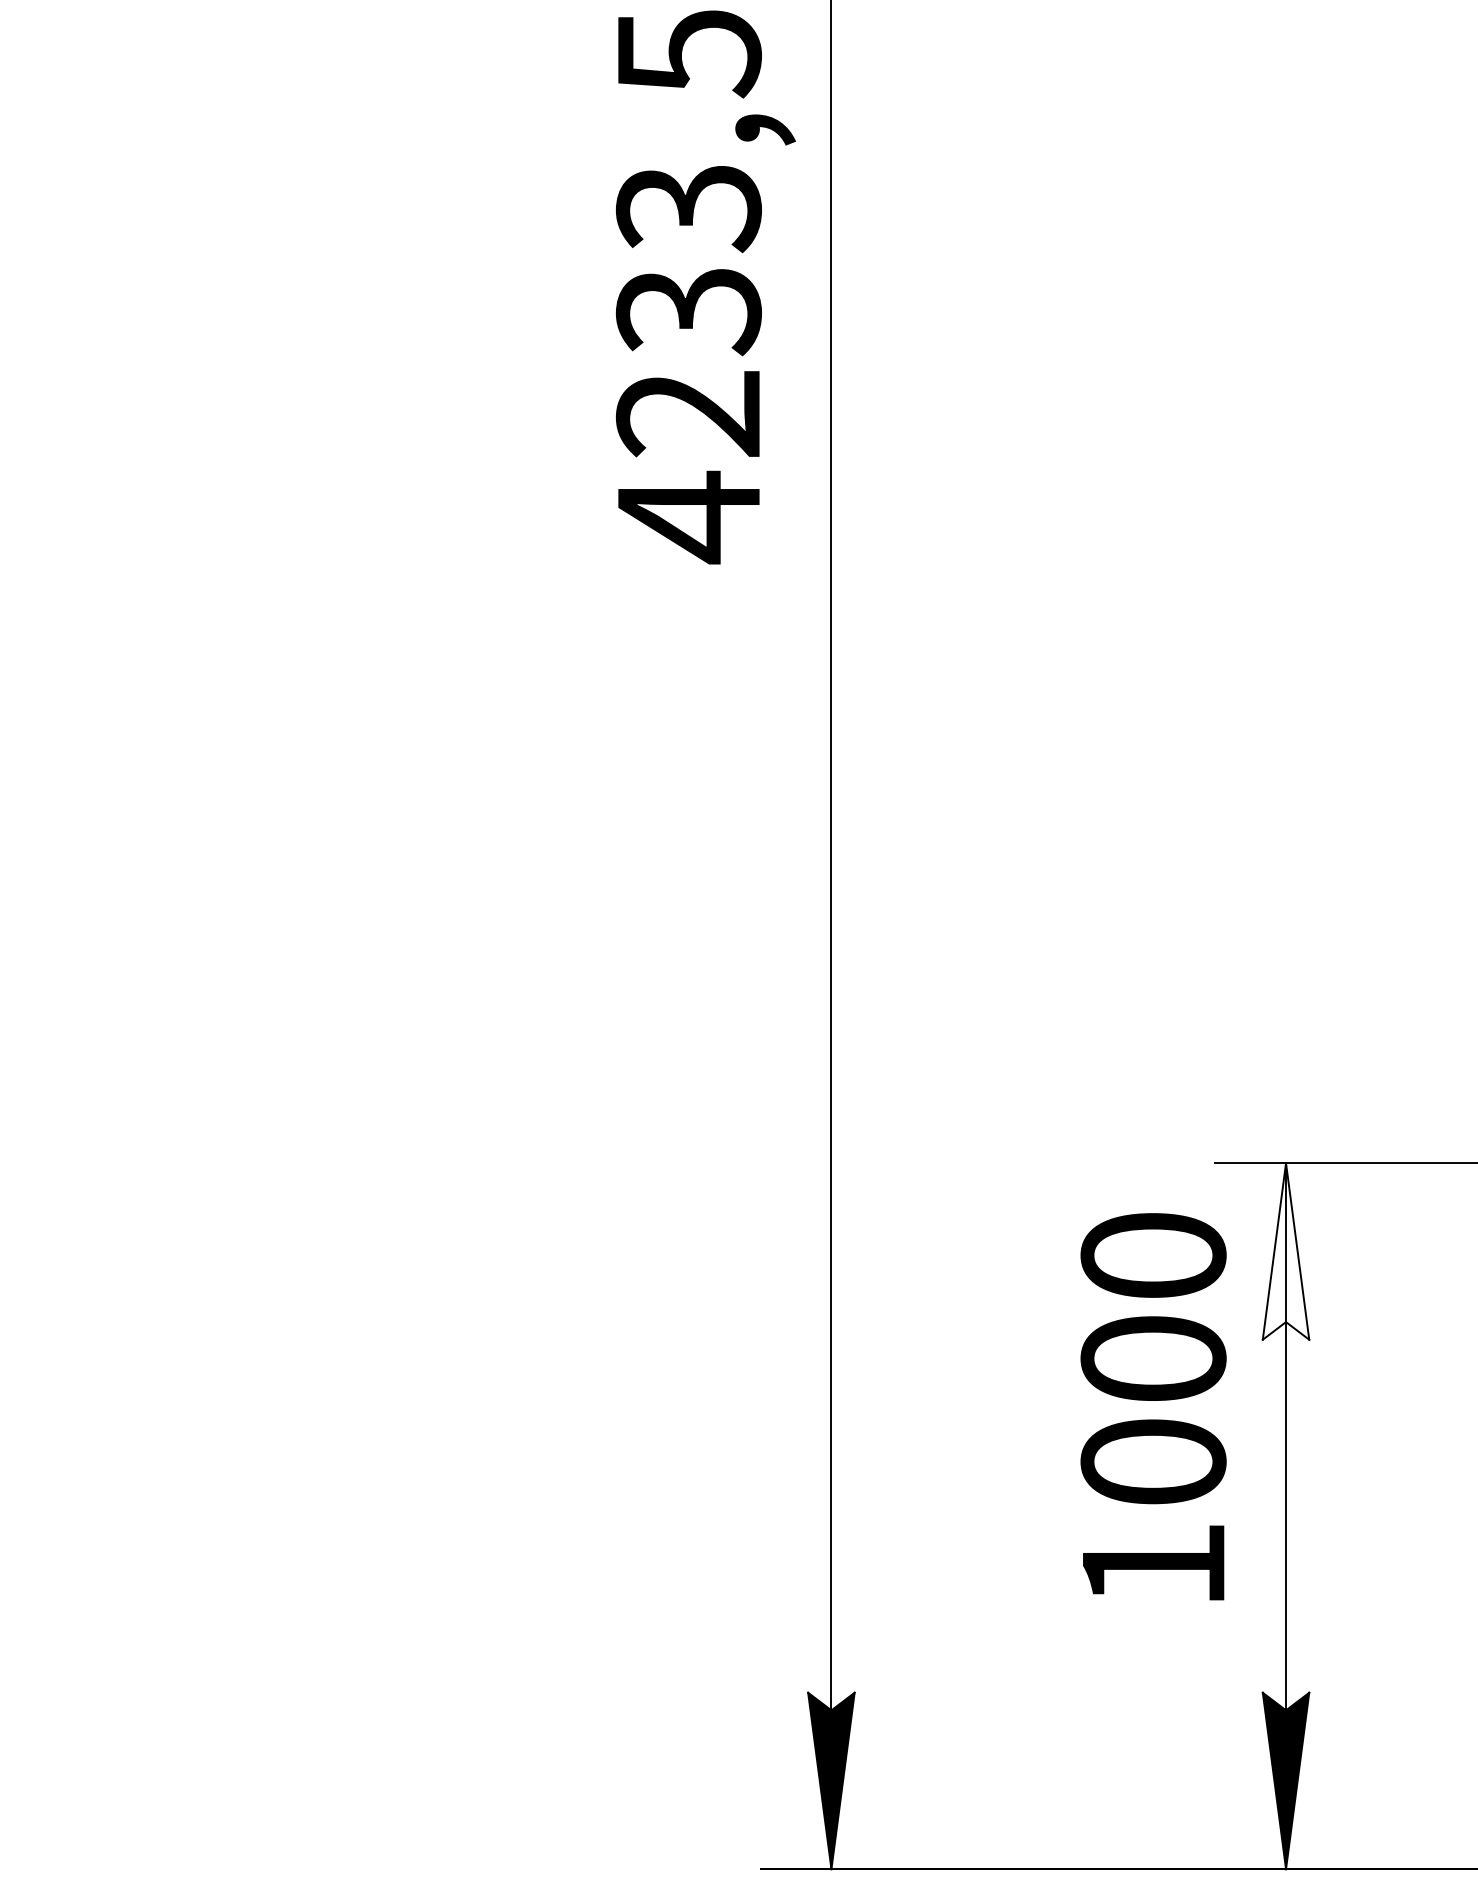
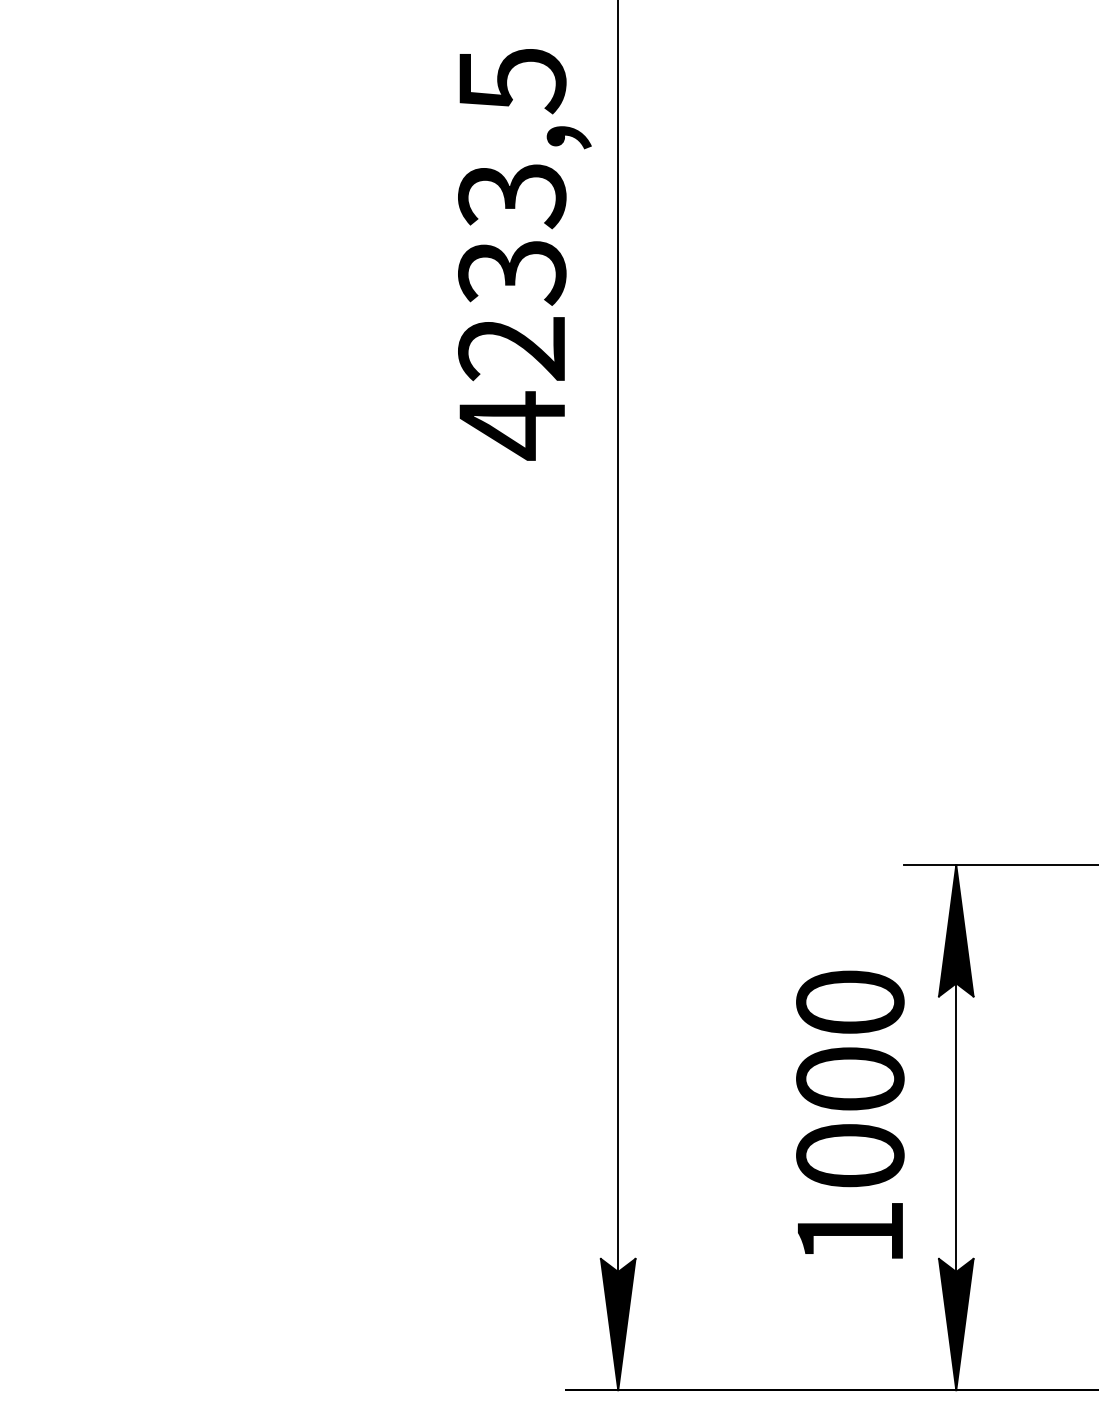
text: (705, 287) -> (524, 254), moved
fill: (1285, 1251) -> (955, 930), added
text: (1153, 1406) -> (850, 1114), moved

